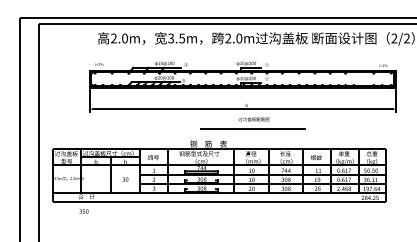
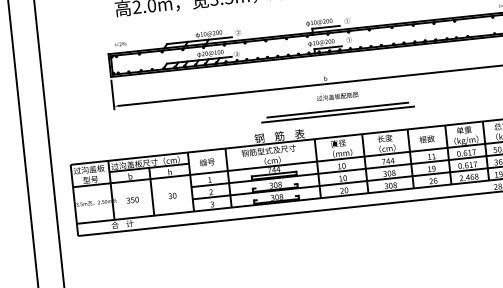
line: (252, 132) -> (337, 114), added
text: (83, 211) -> (132, 200), moved

